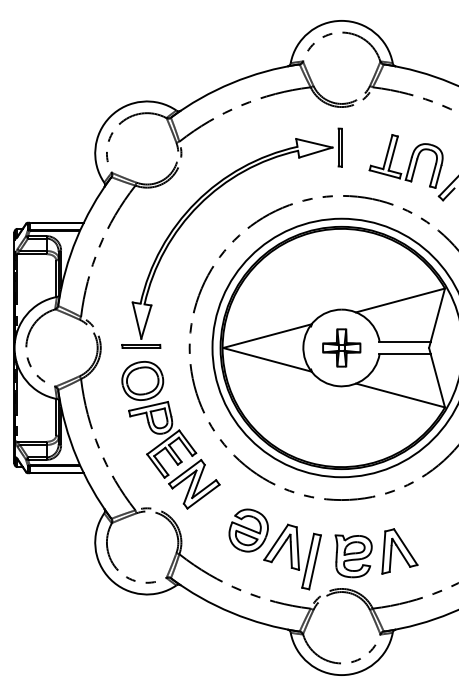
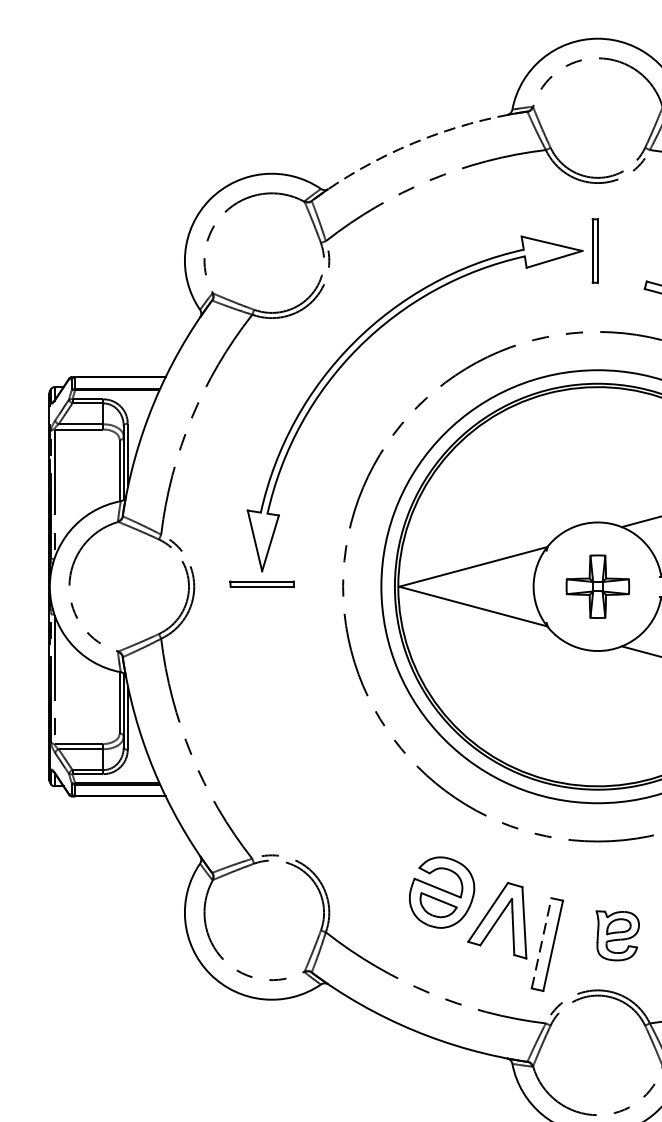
arc: (232, 83) -> (414, 143), solid -> dashed
part: (170, 435) -> (310, 733), removed
part: (353, 556) -> (617, 936), size x0.7
line: (308, 560) -> (542, 942), solid -> dashed

